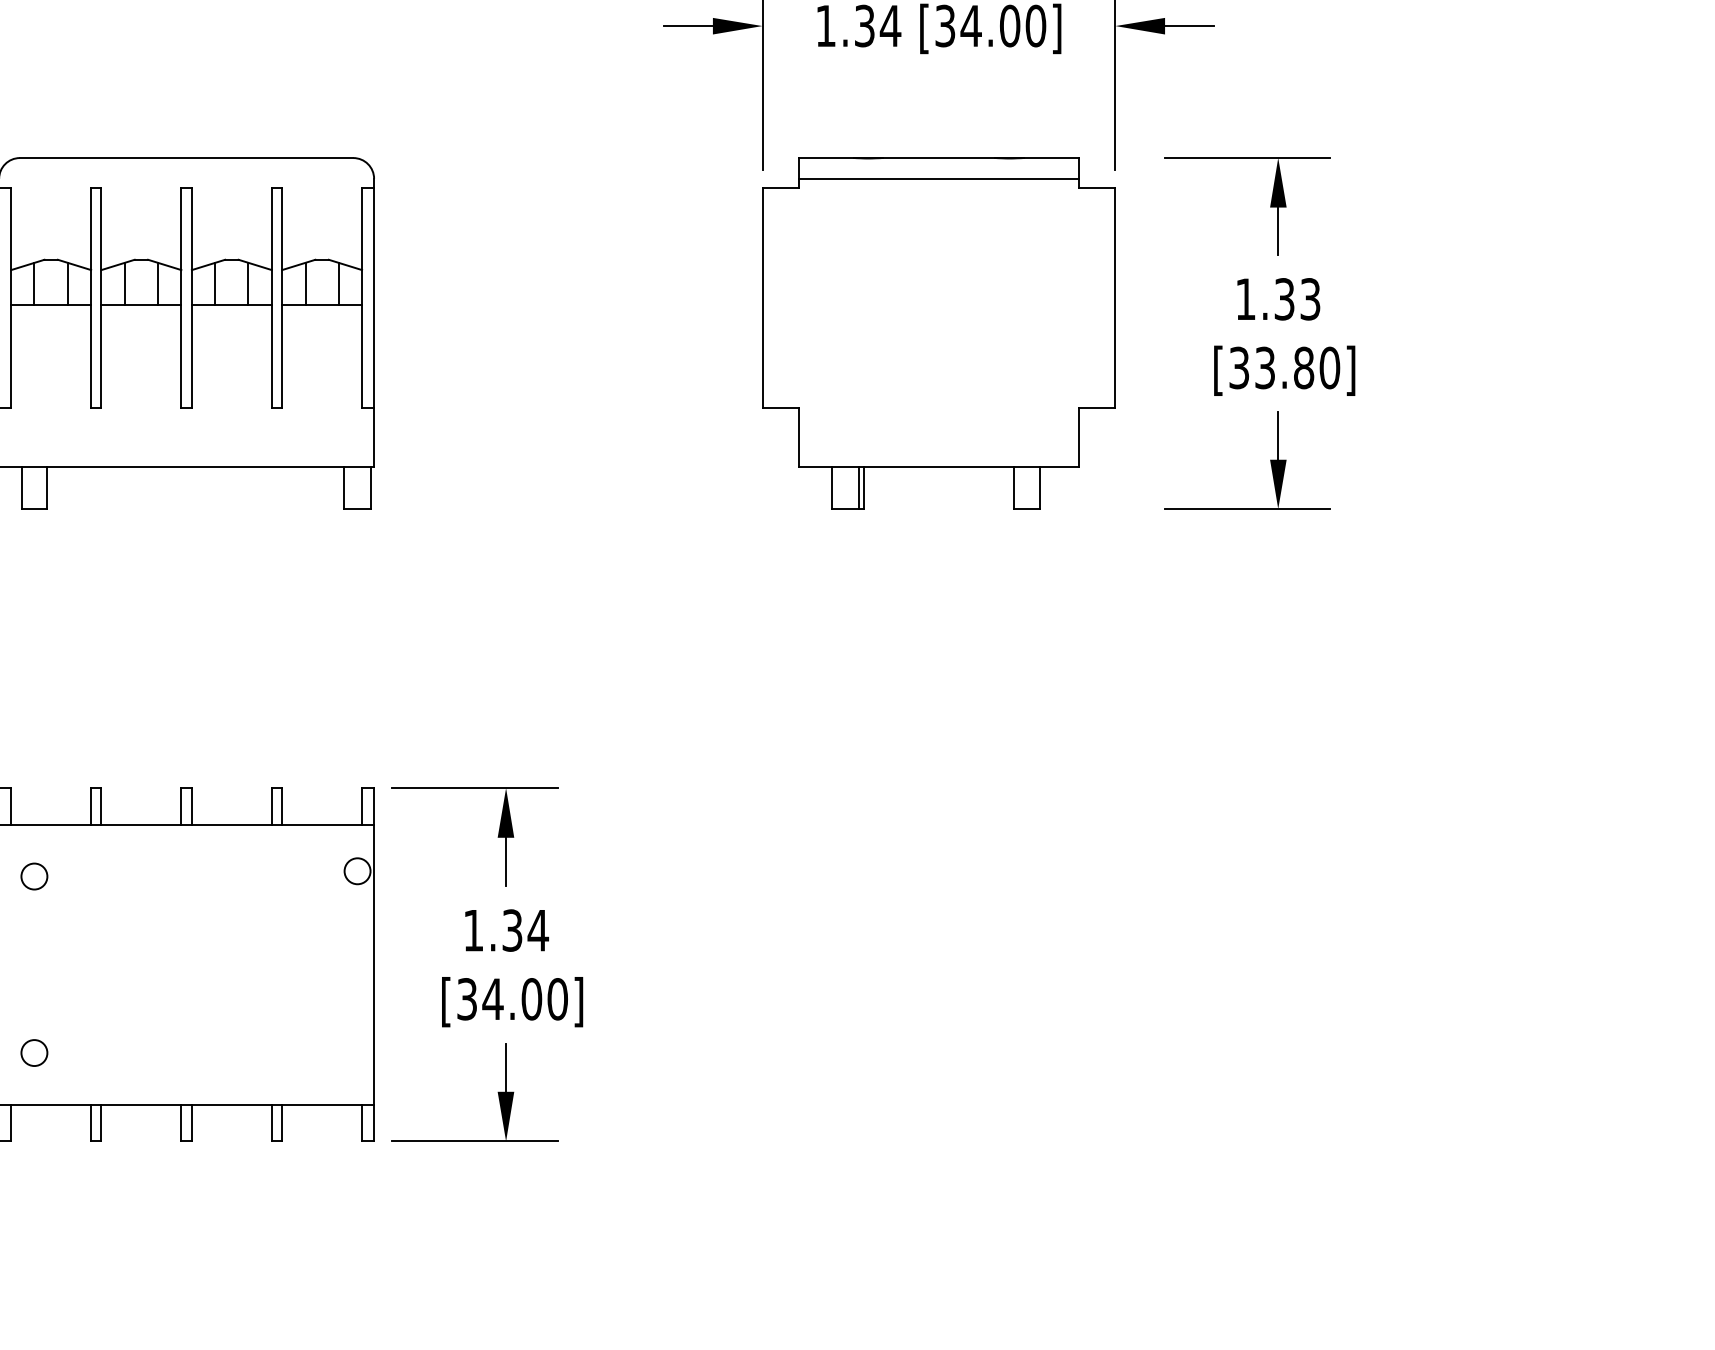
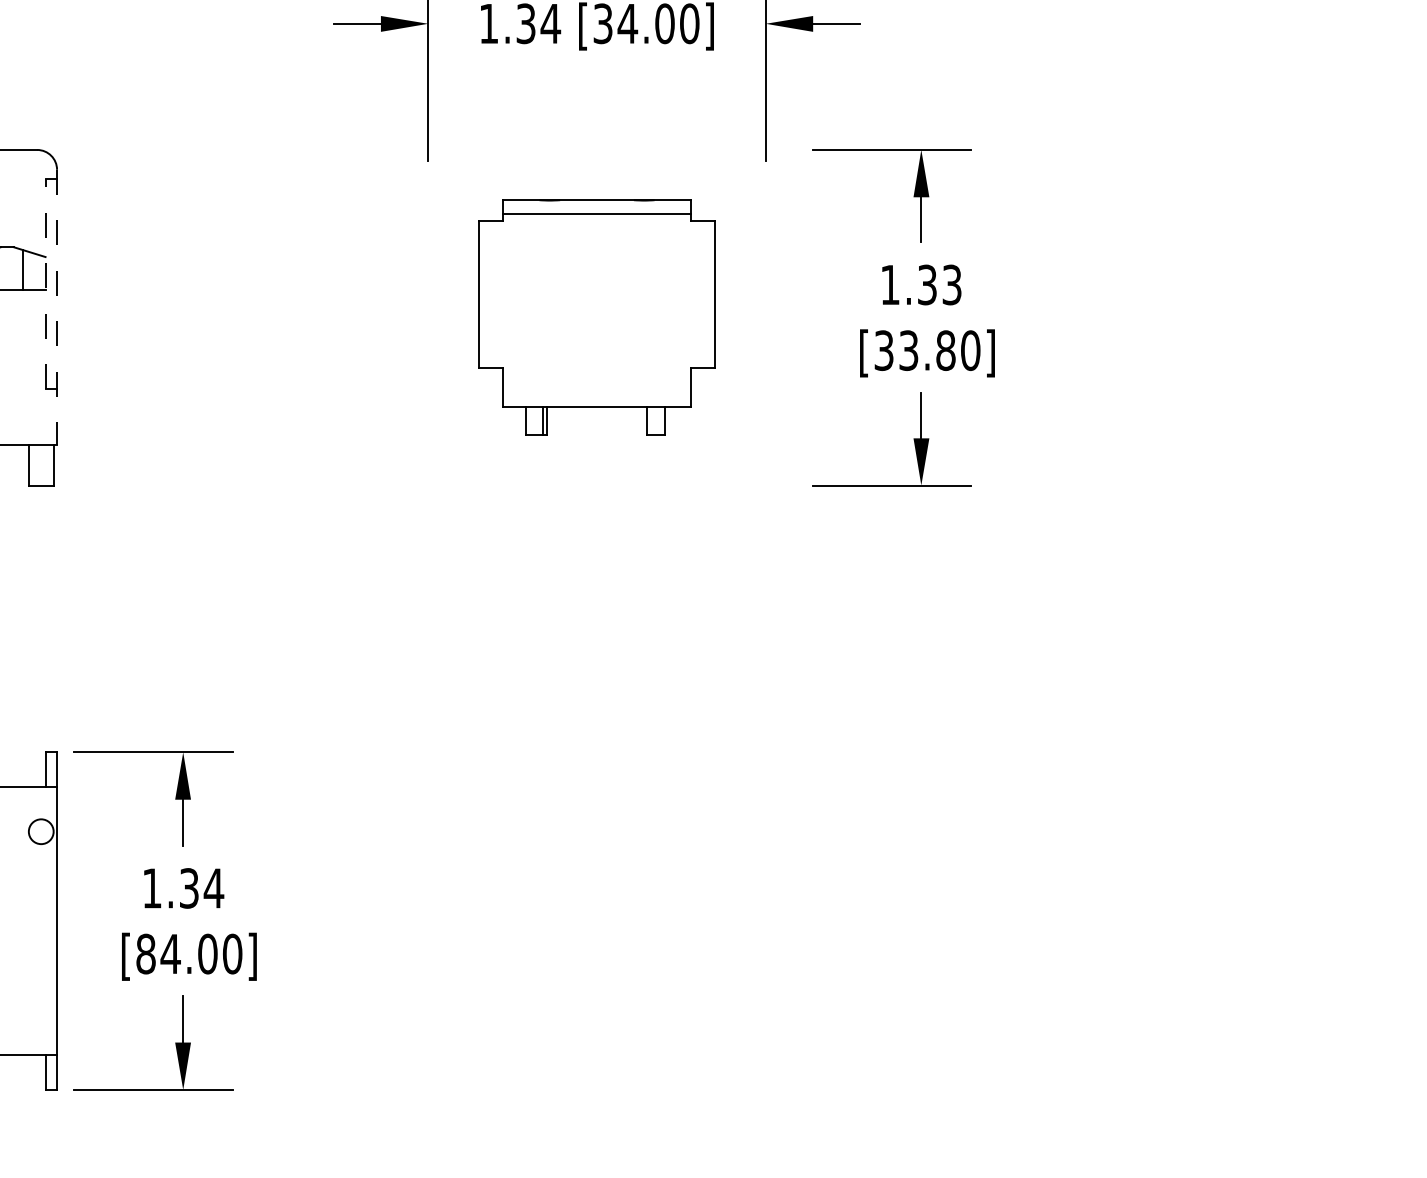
line: (362, 297) -> (45, 283), solid -> dashed
line: (374, 322) -> (57, 307), solid -> dashed
part: (938, 333) -> (596, 317), size x0.7
text: (467, 999) -> (146, 954), [34.00] -> [84.00]

